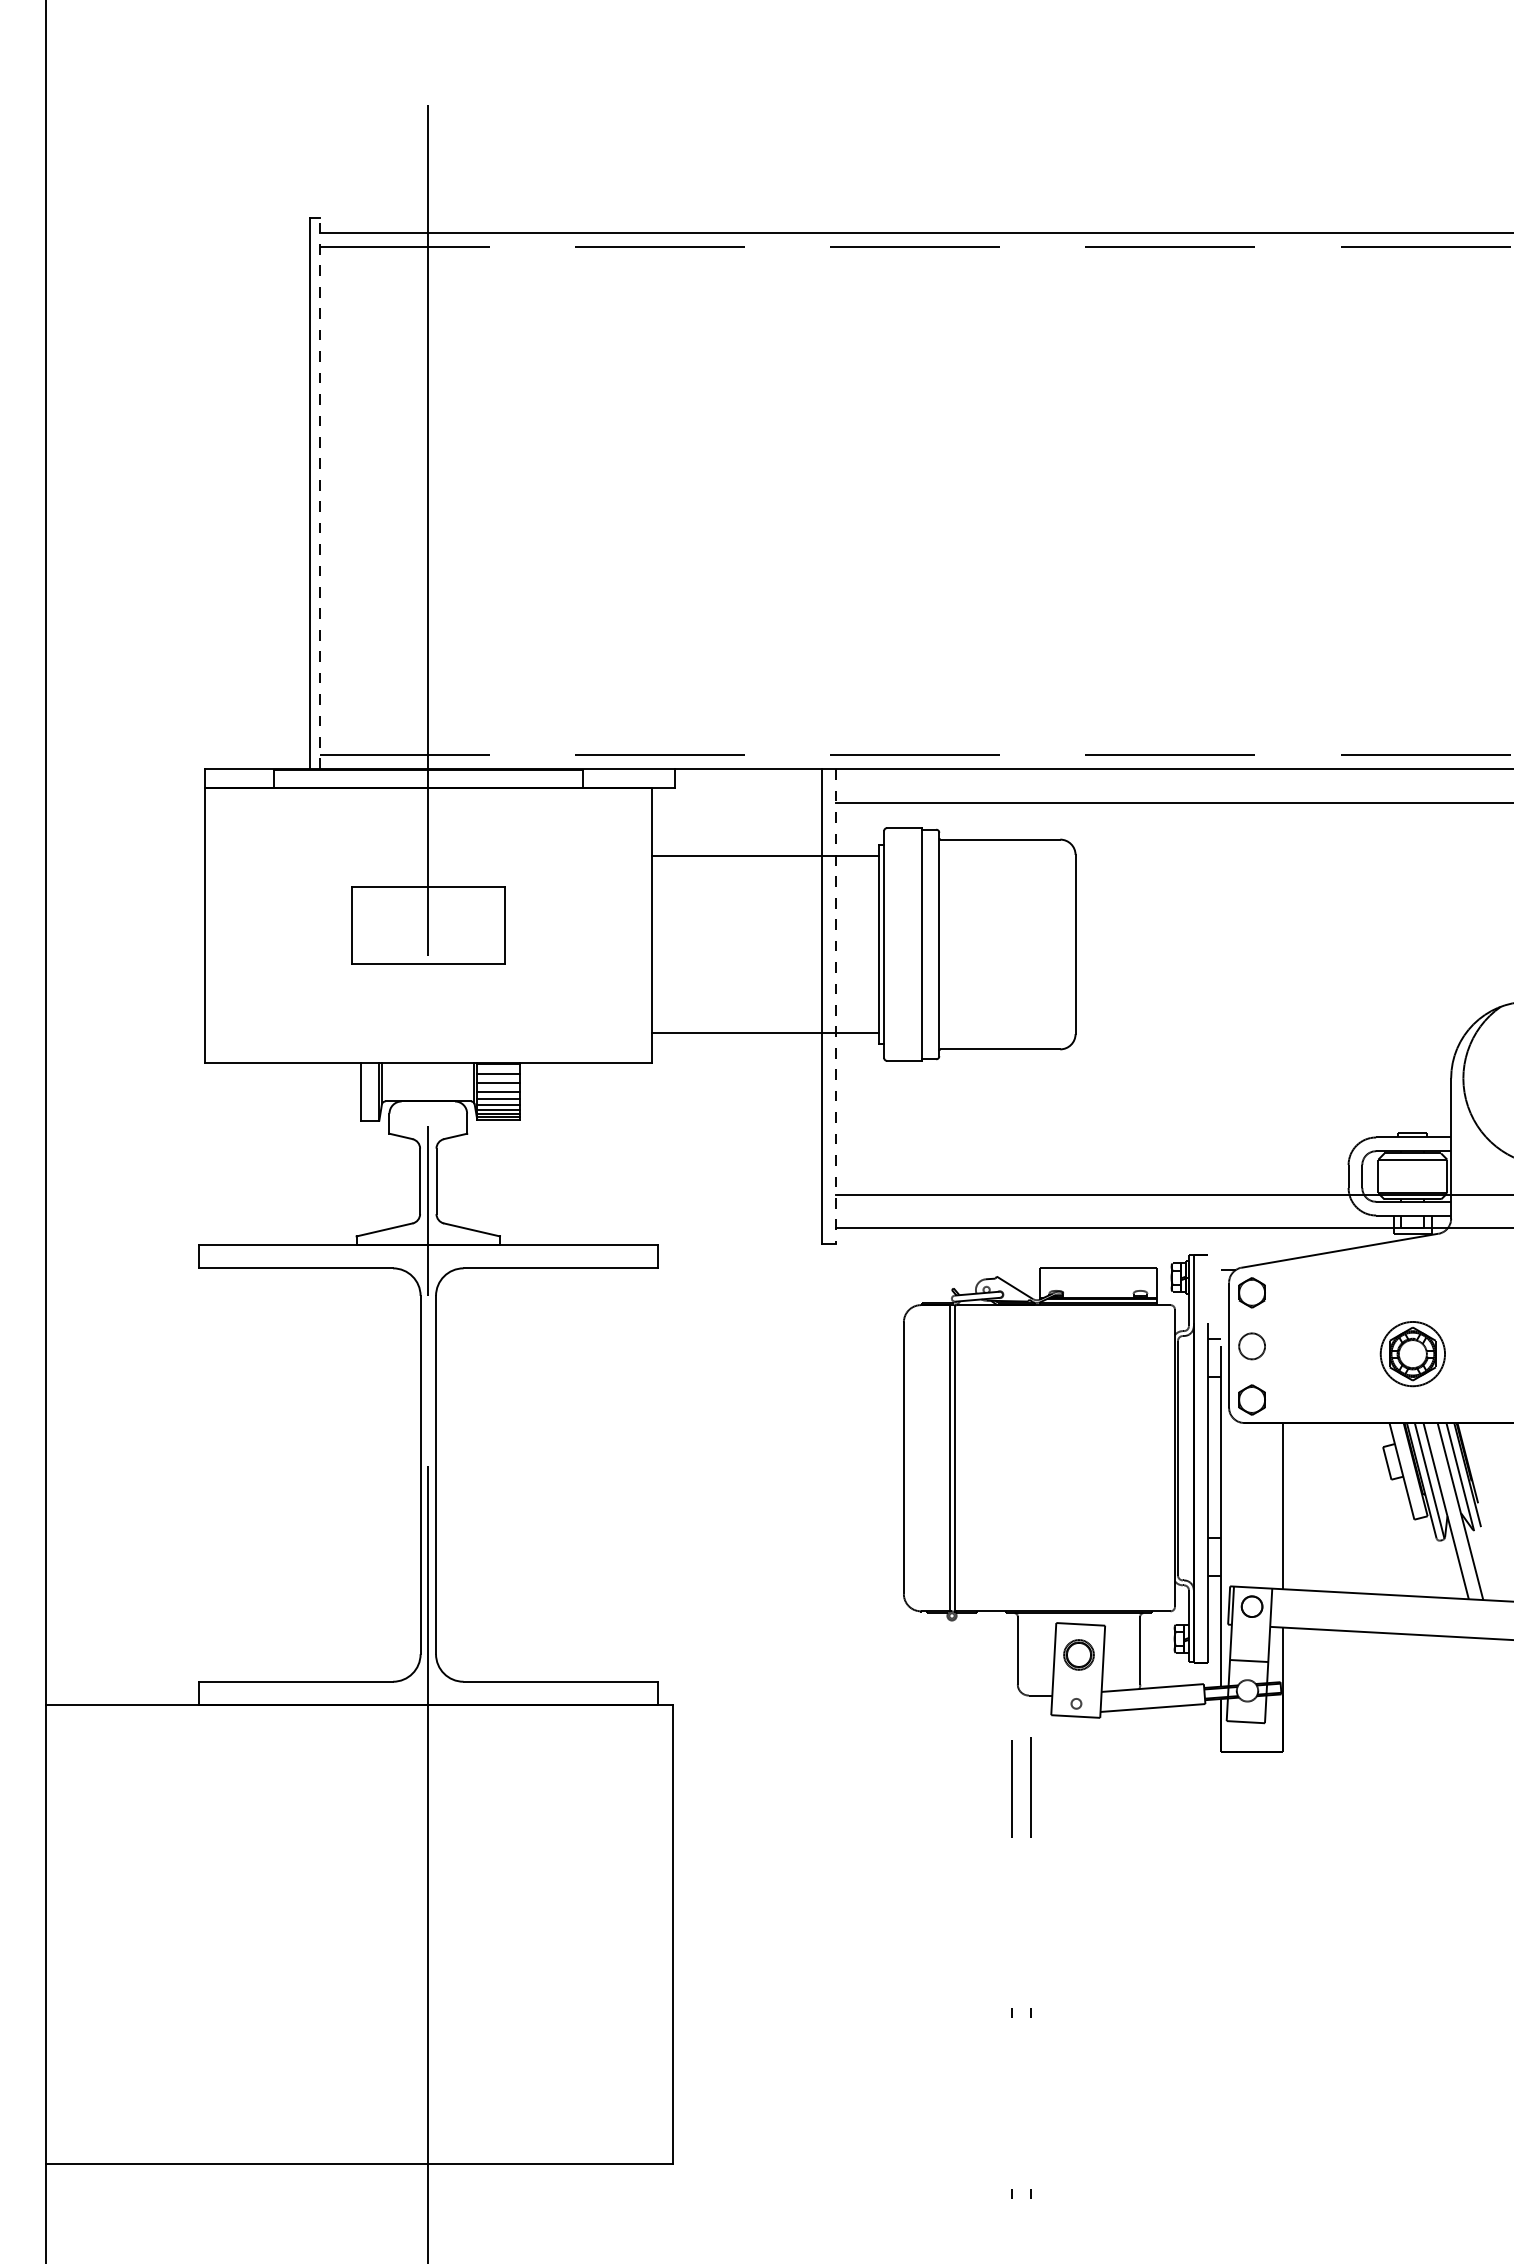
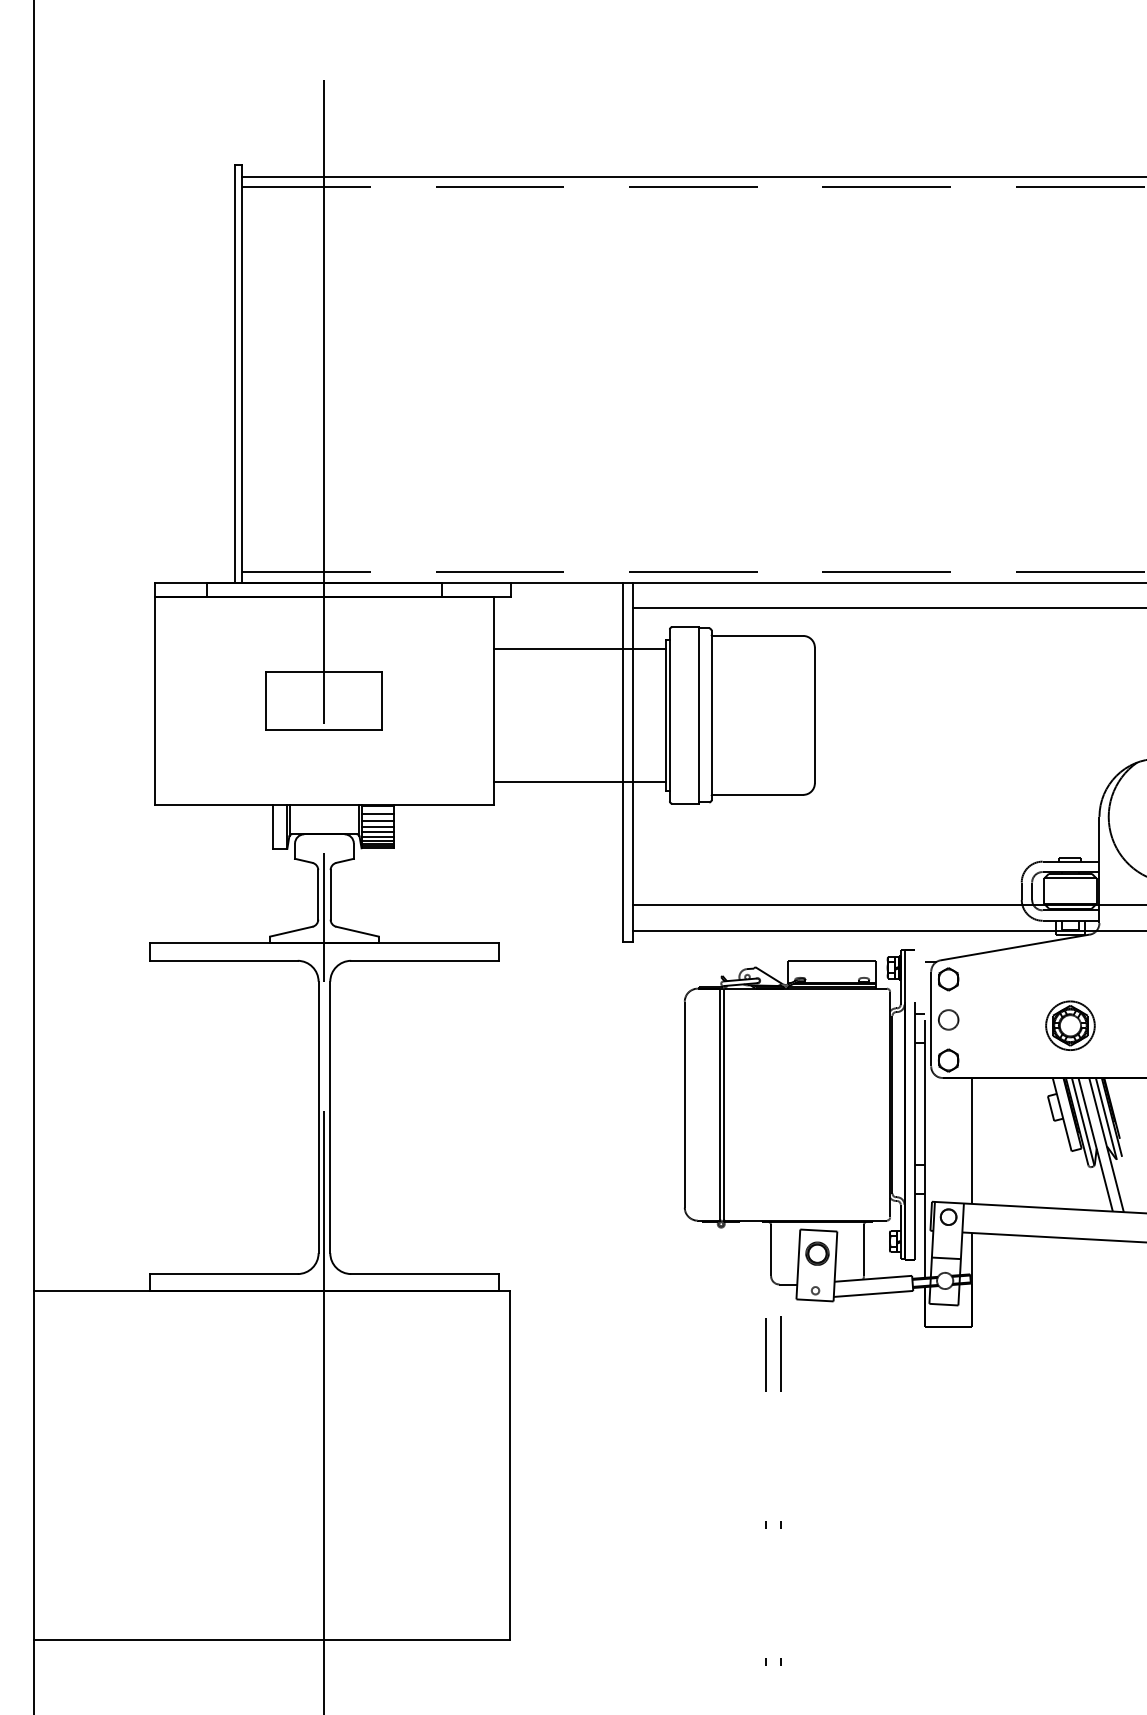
line: (319, 493) -> (242, 373), dashed -> solid
line: (835, 1007) -> (632, 763), dashed -> solid

